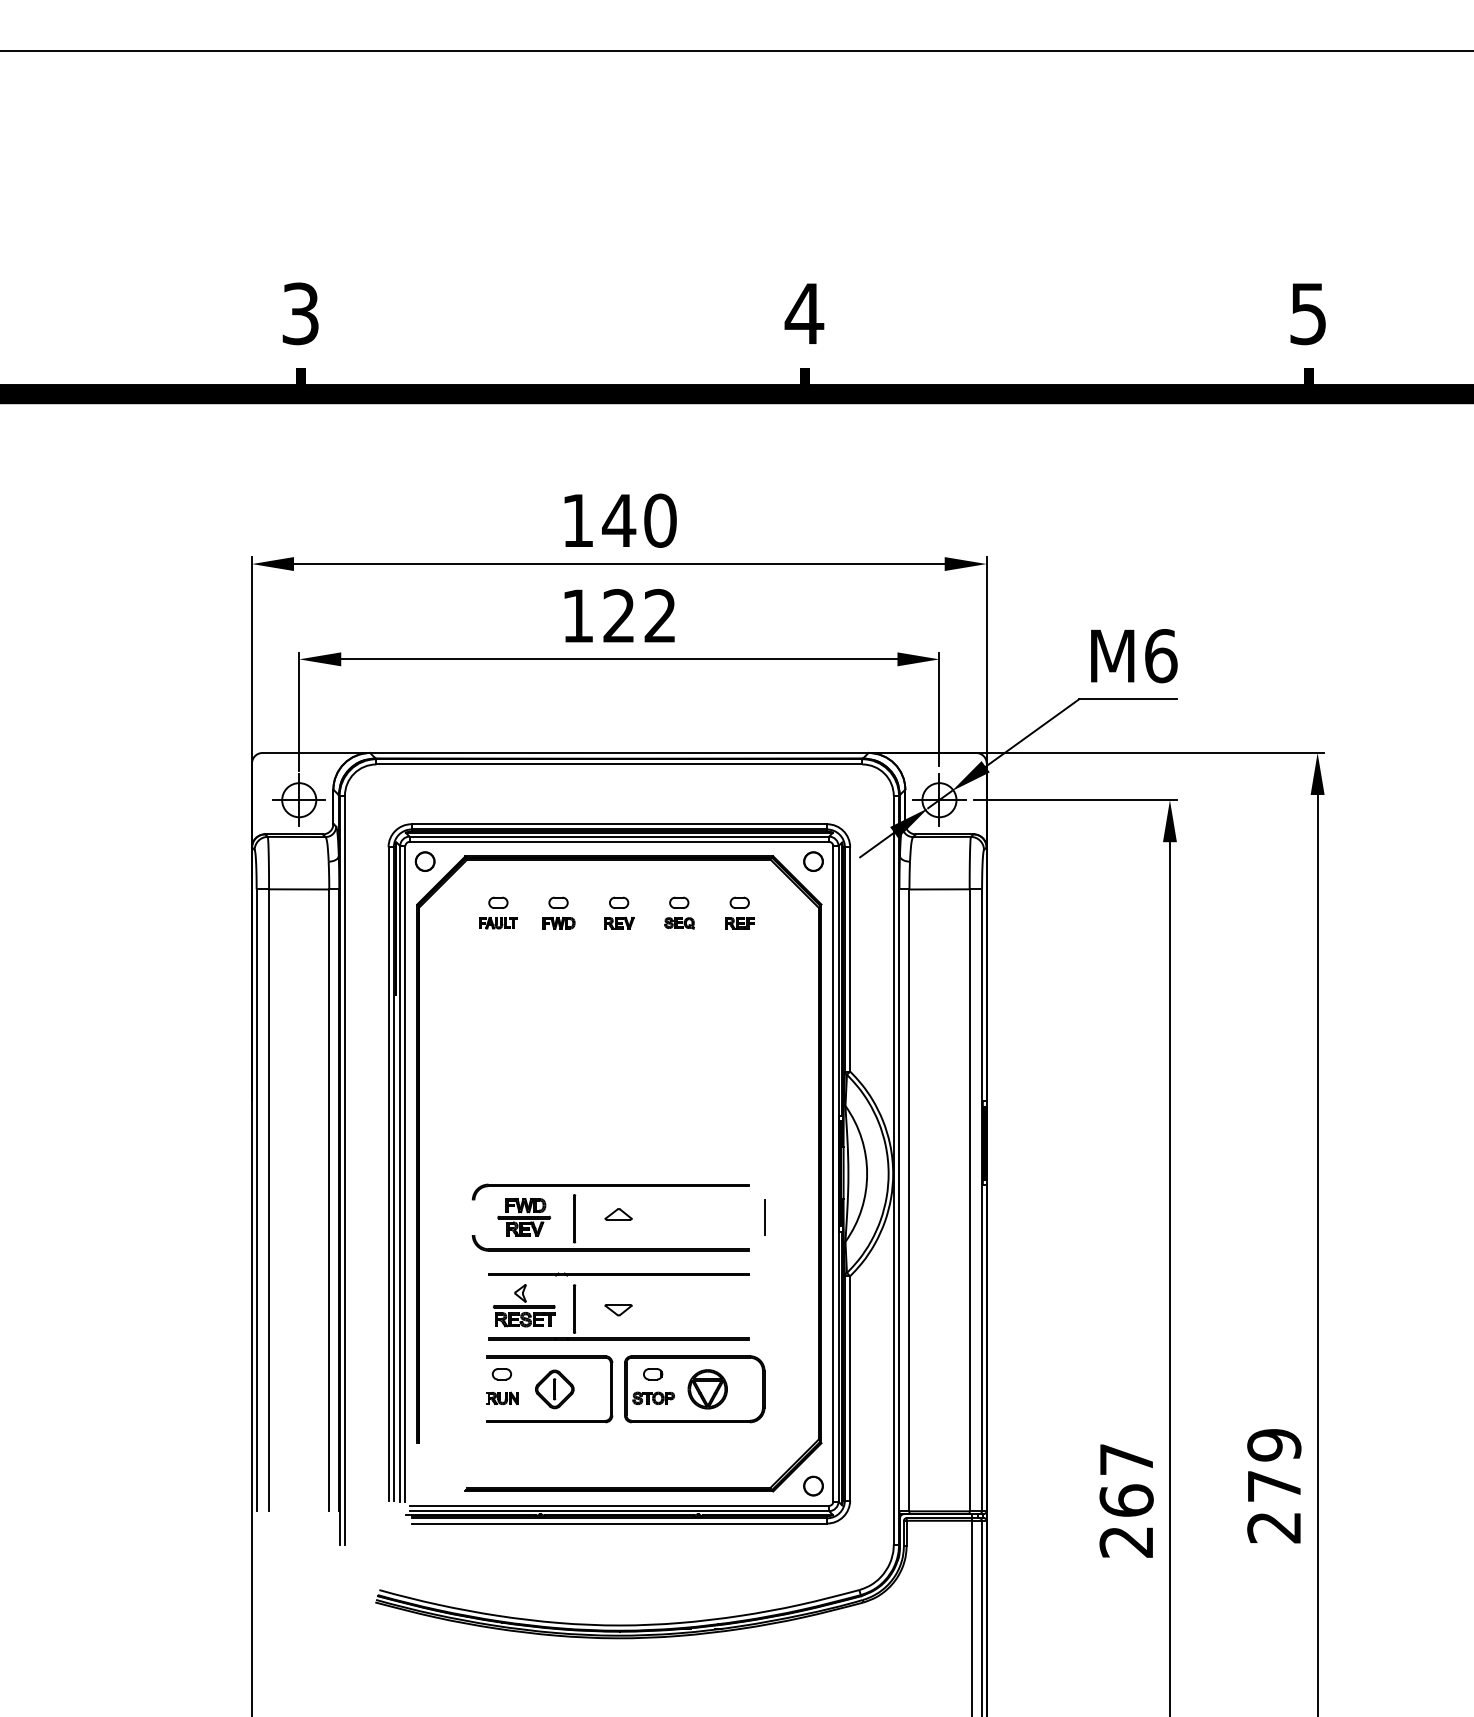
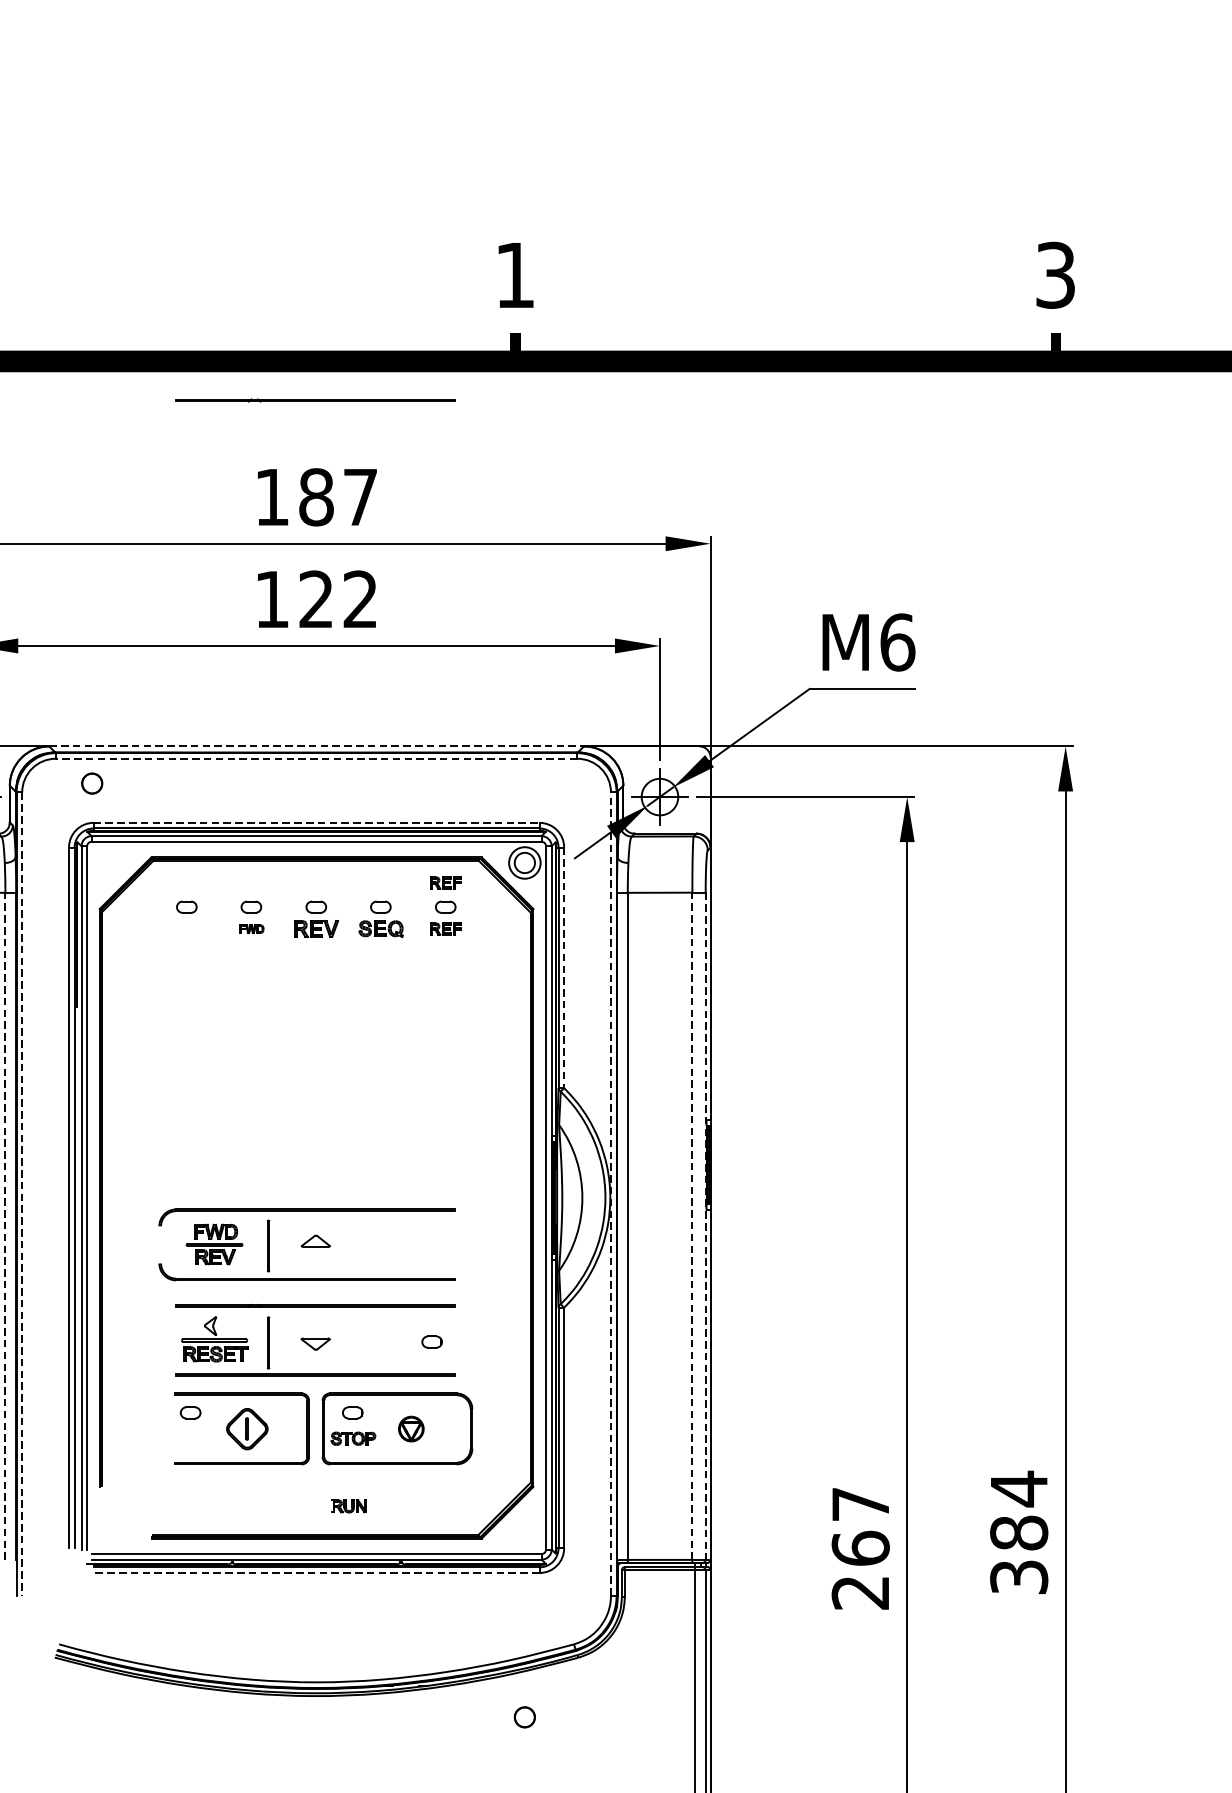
text: (804, 313) -> (515, 274), 4 -> 1
text: (1308, 313) -> (1055, 274), 5 -> 3
line: (618, 430) -> (315, 400), added
text: (639, 520) -> (338, 497), 140 -> 187
line: (619, 752) -> (316, 745), solid -> dashed
line: (619, 764) -> (316, 758), solid -> dashed
line: (619, 824) -> (316, 823), solid -> dashed
part: (424, 861) -> (91, 783), moved
circle: (813, 861) -> (524, 862), size x1.6
part: (739, 880) -> (445, 883), added
part: (498, 923) -> (186, 929), removed
part: (558, 923) -> (251, 929), size x0.7
part: (619, 923) -> (316, 929), size x1.4
part: (679, 923) -> (381, 929), size x1.4
line: (850, 959) -> (564, 967), solid -> dashed
line: (893, 1169) -> (610, 1193), solid -> dashed
line: (344, 1170) -> (21, 1194), solid -> dashed
line: (969, 1199) -> (692, 1225), solid -> dashed
line: (329, 1200) -> (5, 1226), solid -> dashed
line: (982, 1200) -> (706, 1226), solid -> dashed
line: (764, 1217) -> (472, 1244), removed
part: (727, 1308) -> (432, 1342), added
part: (707, 1389) -> (411, 1429), size x0.6
part: (502, 1398) -> (348, 1506), moved
part: (813, 1485) -> (524, 1716), moved
text: (1274, 1485) -> (1019, 1532), 279 -> 384
line: (619, 1523) -> (316, 1572), solid -> dashed

